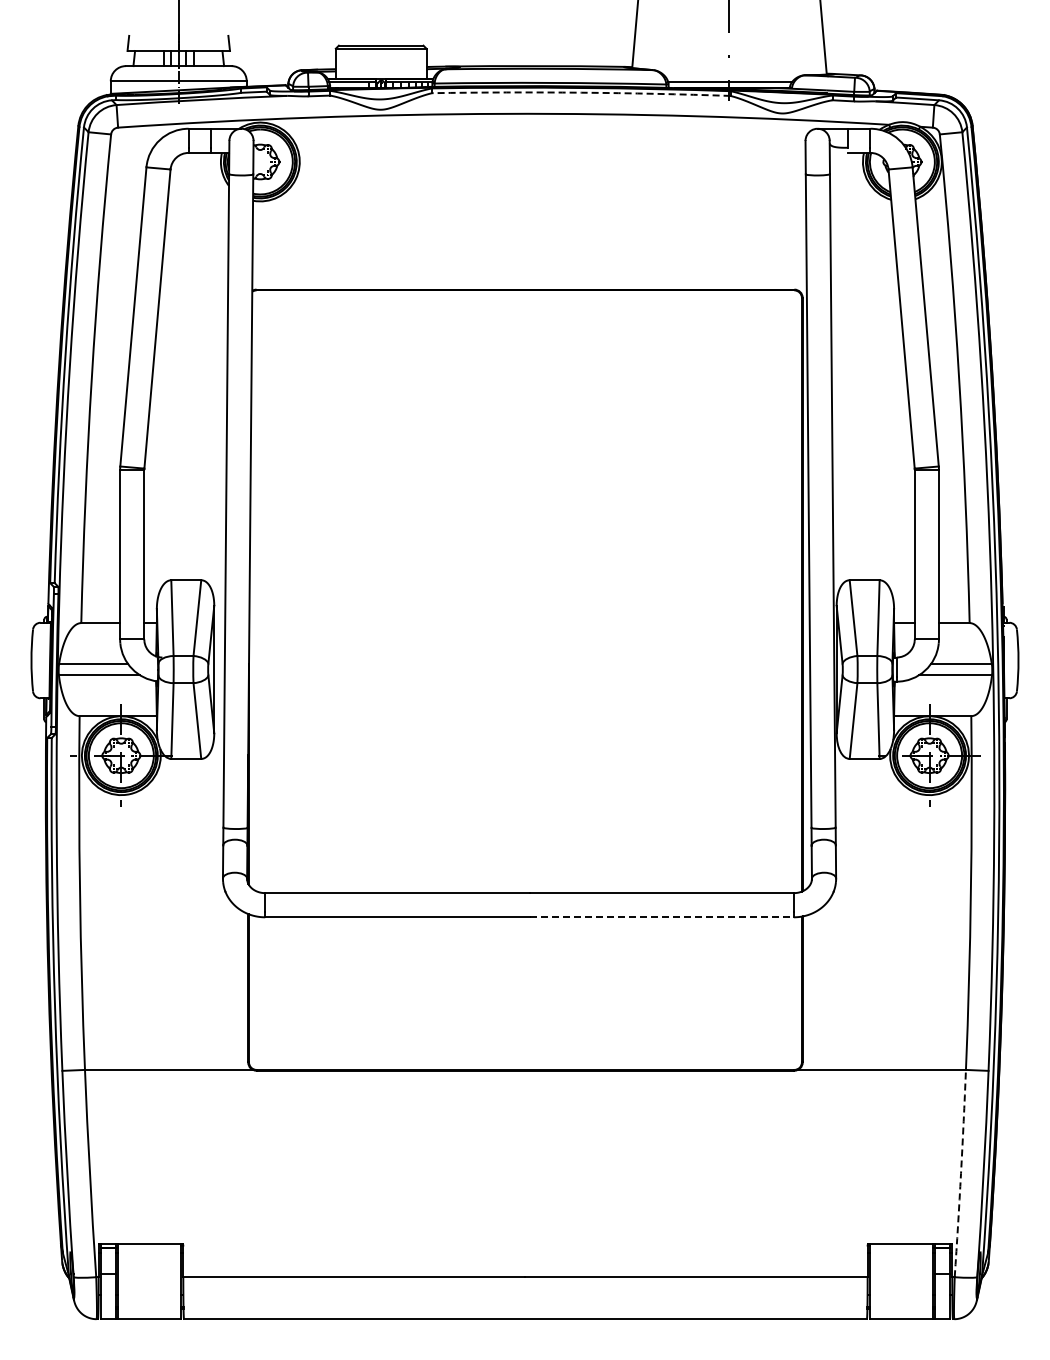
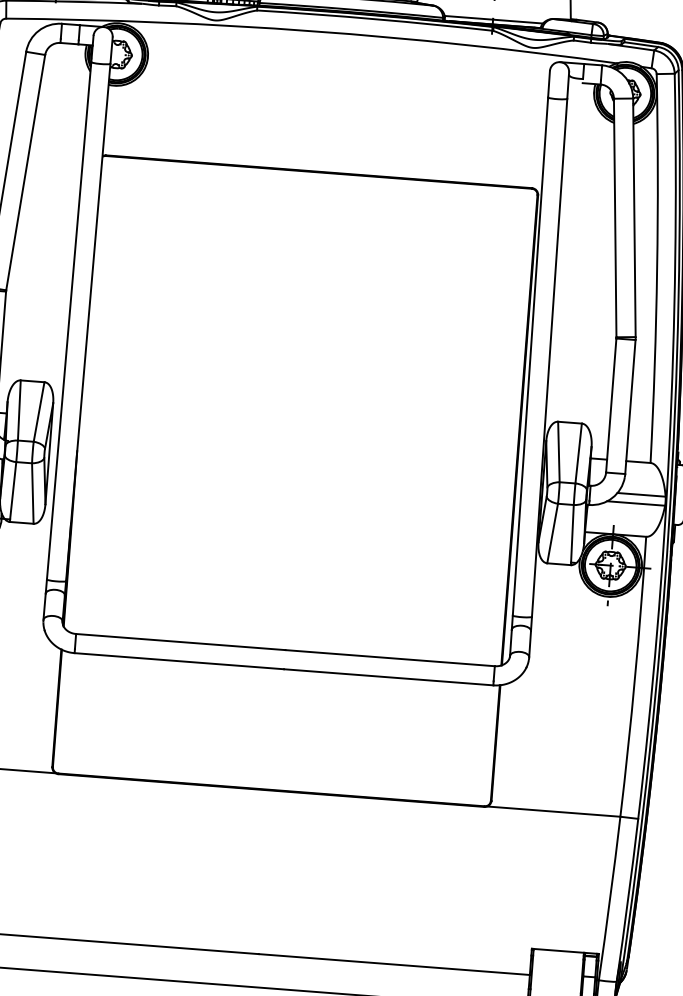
arc: (581, 92) -> (375, 19), dashed -> solid
line: (662, 917) -> (389, 677), dashed -> solid
arc: (961, 1173) -> (610, 898), dashed -> solid

